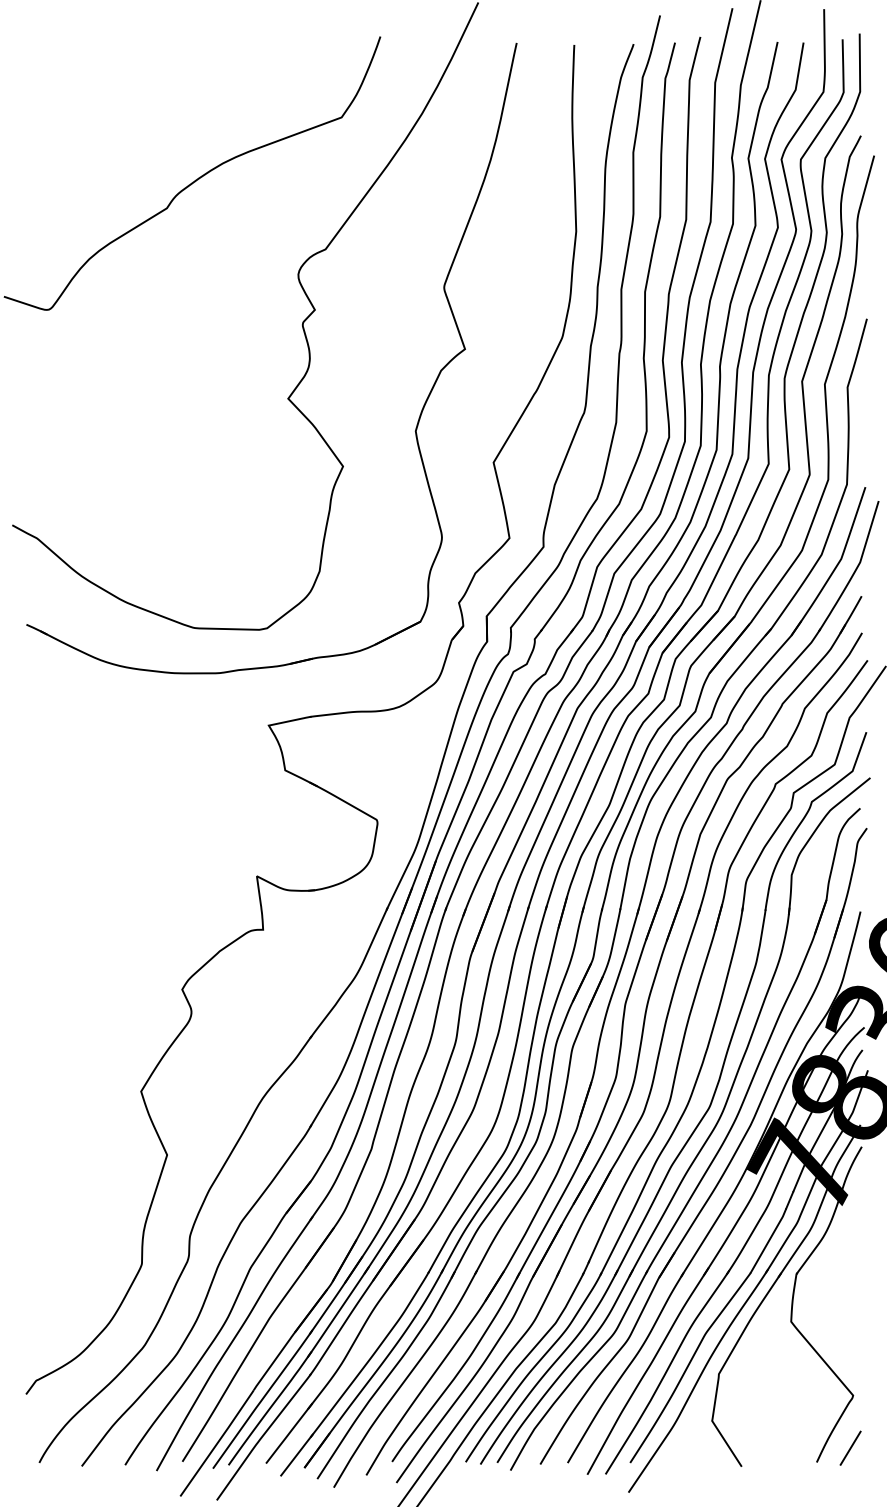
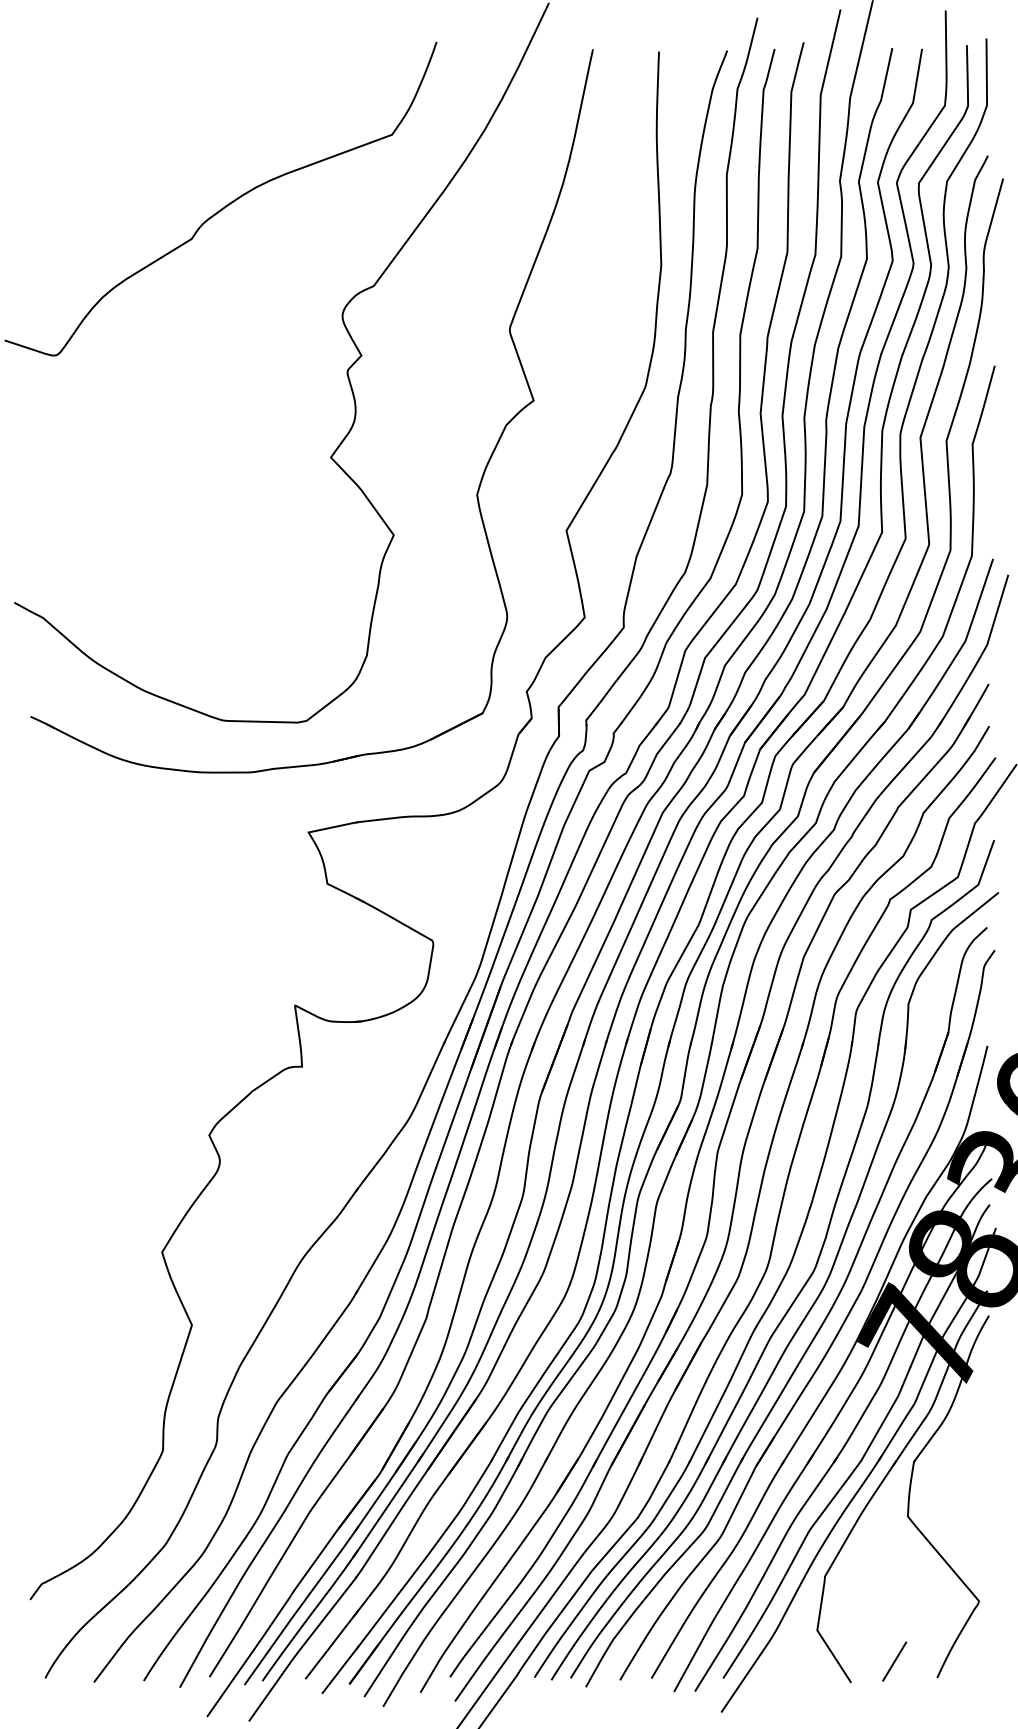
line: (850, 1447) -> (894, 1660), moved

